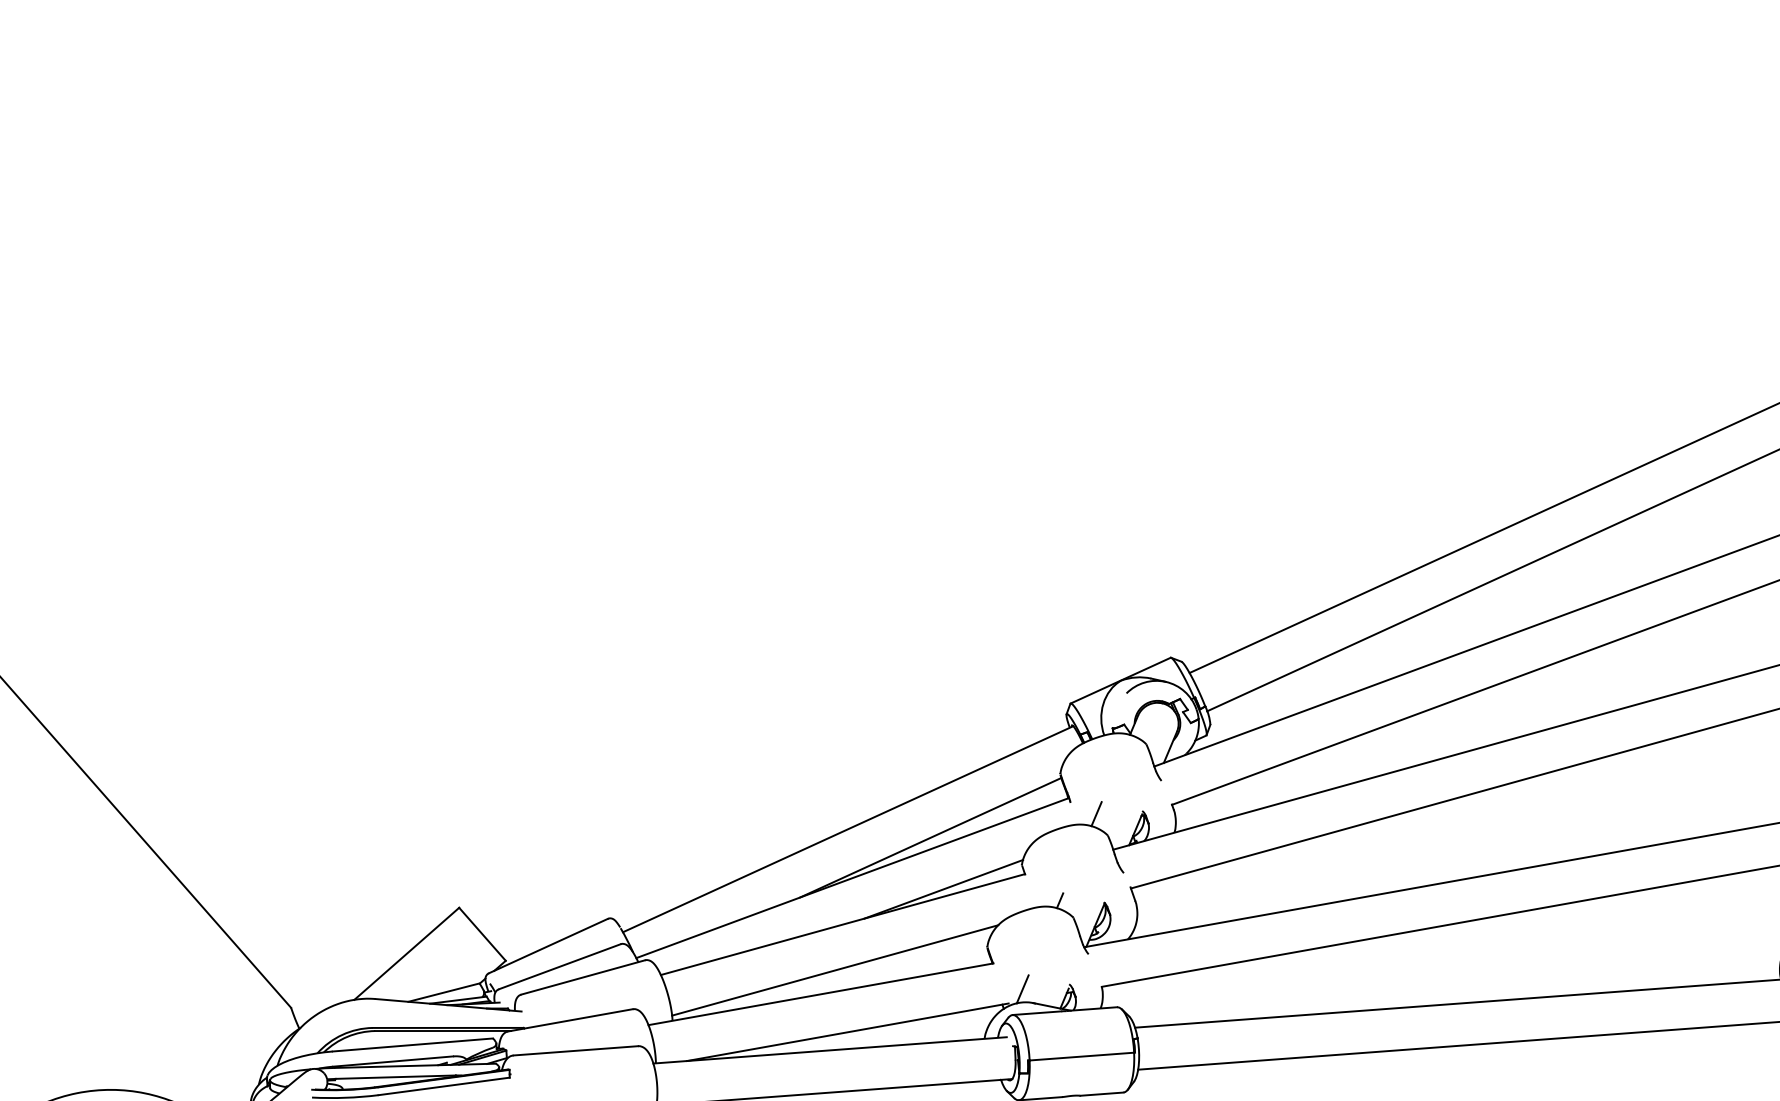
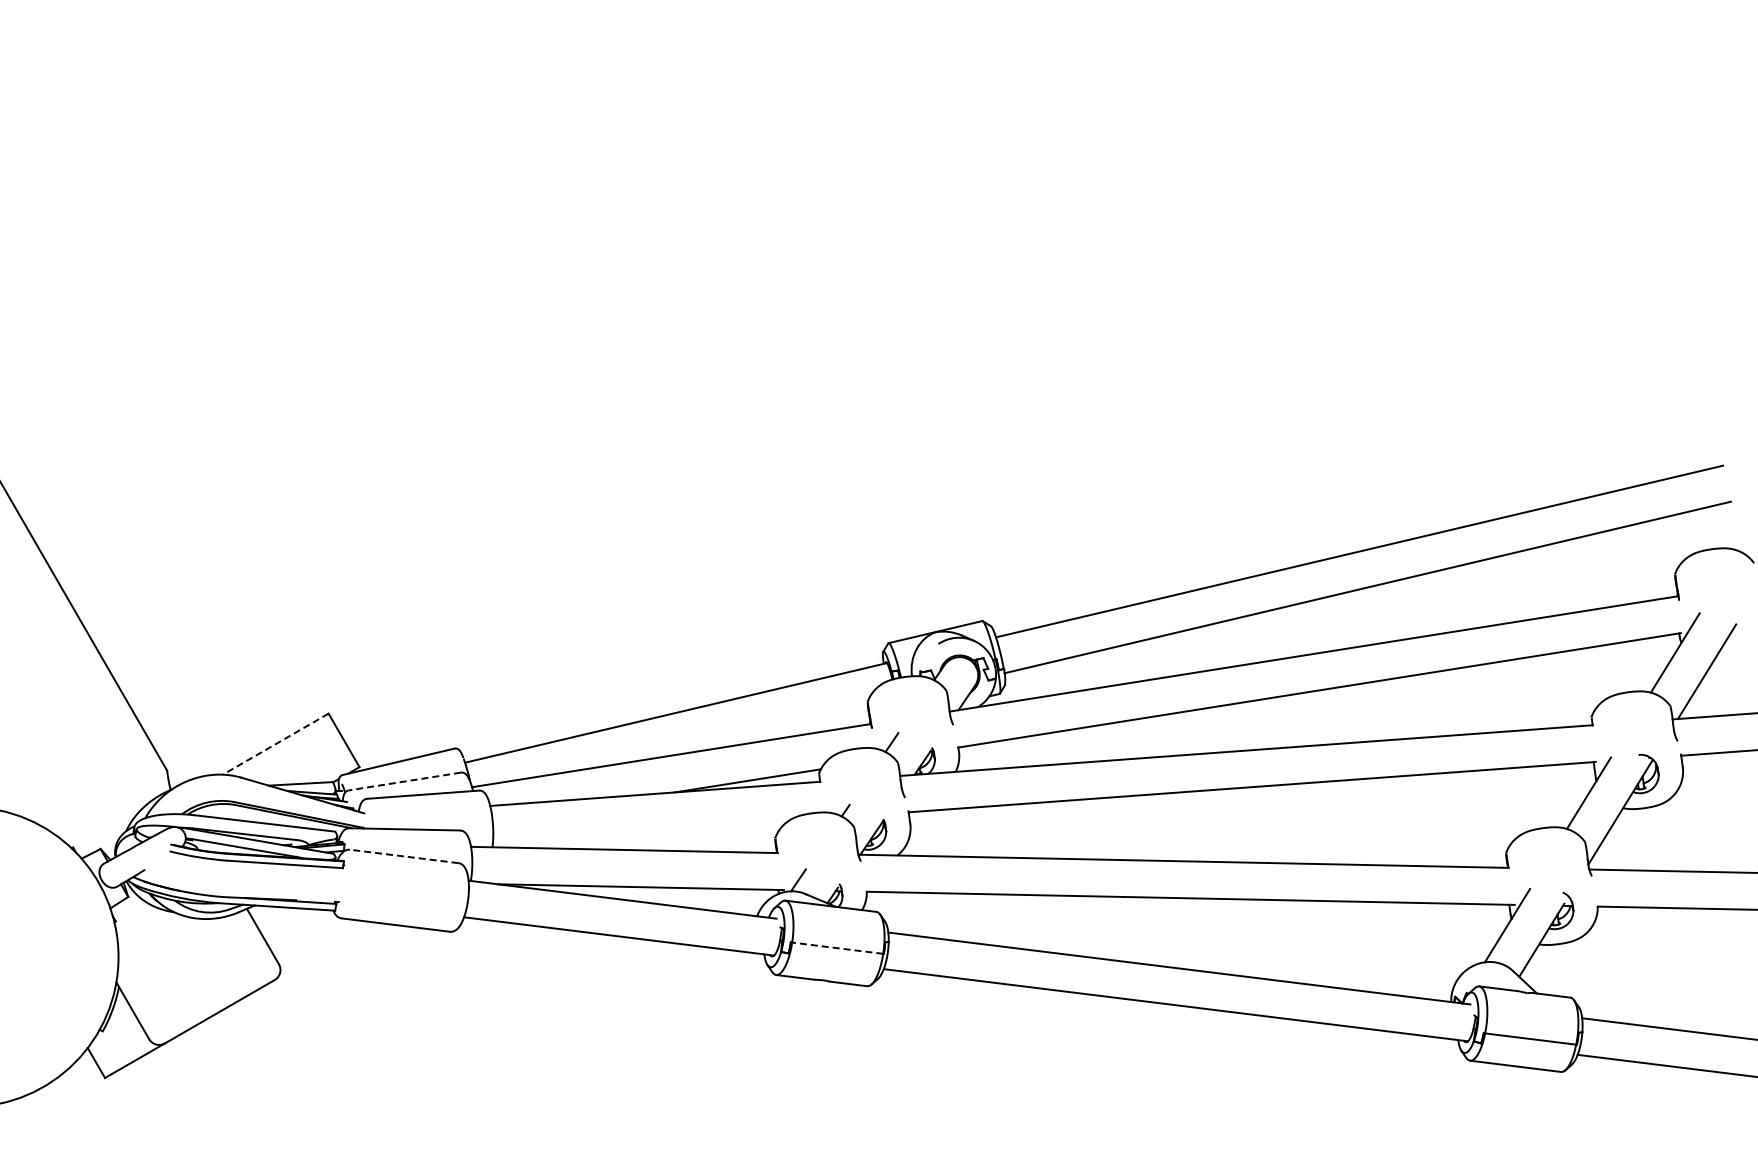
line: (930, 837) -> (745, 734), removed
line: (406, 954) -> (275, 744), solid -> dashed
line: (559, 966) -> (404, 781), solid -> dashed
line: (834, 970) -> (640, 831), removed
line: (576, 1050) -> (404, 856), solid -> dashed
line: (1081, 1056) -> (837, 948), solid -> dashed

